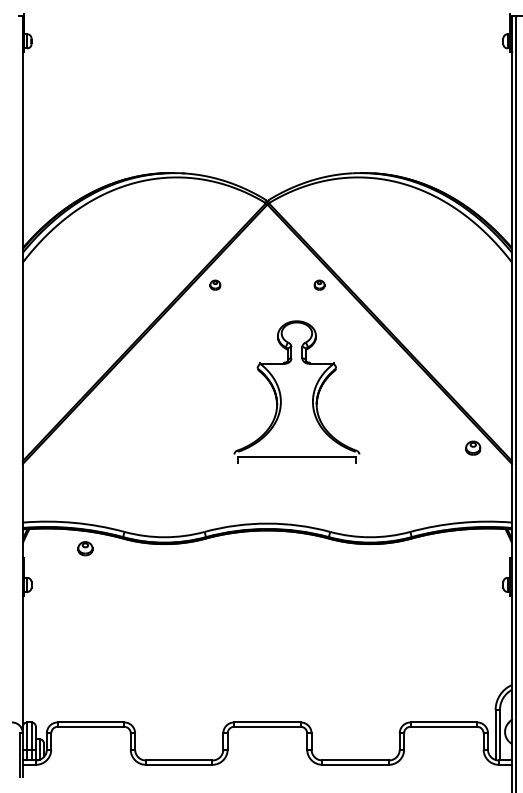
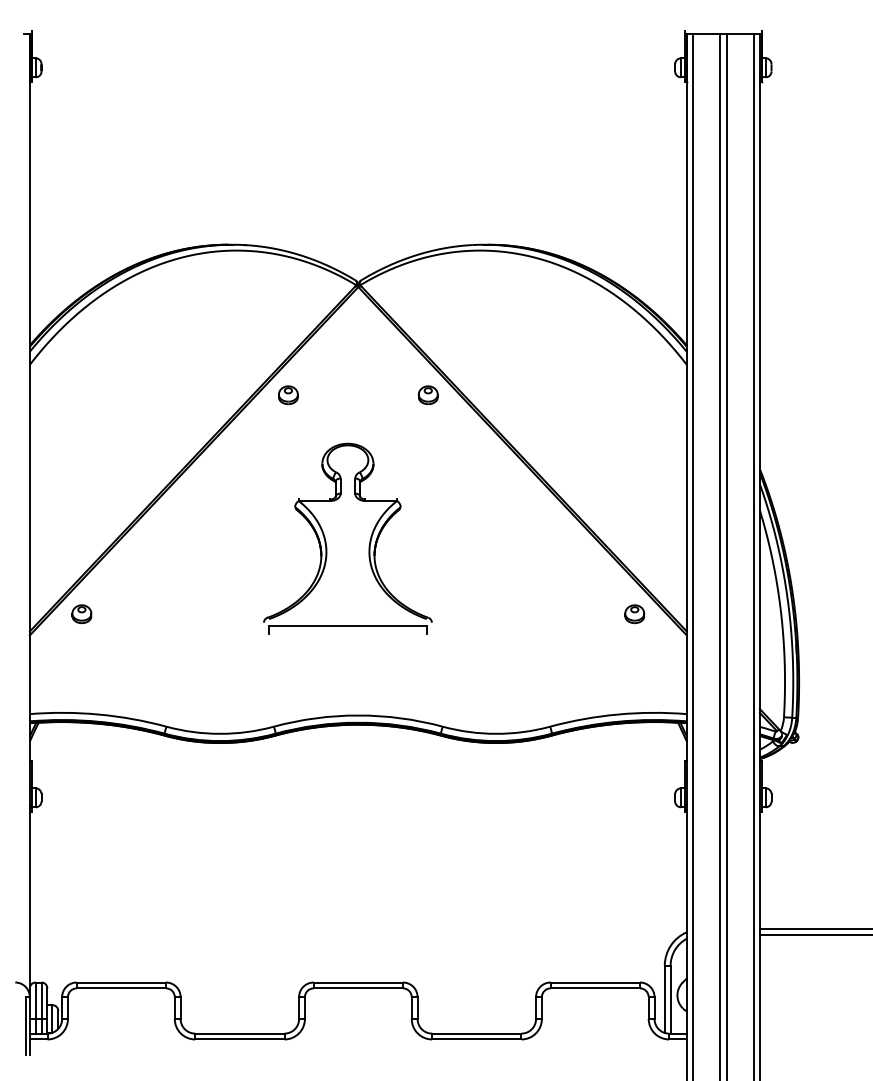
part: (215, 285) -> (288, 395), size x1.43
part: (319, 285) -> (428, 395), size x1.43
part: (280, 393) -> (326, 540), moved
part: (85, 548) -> (81, 614), moved

